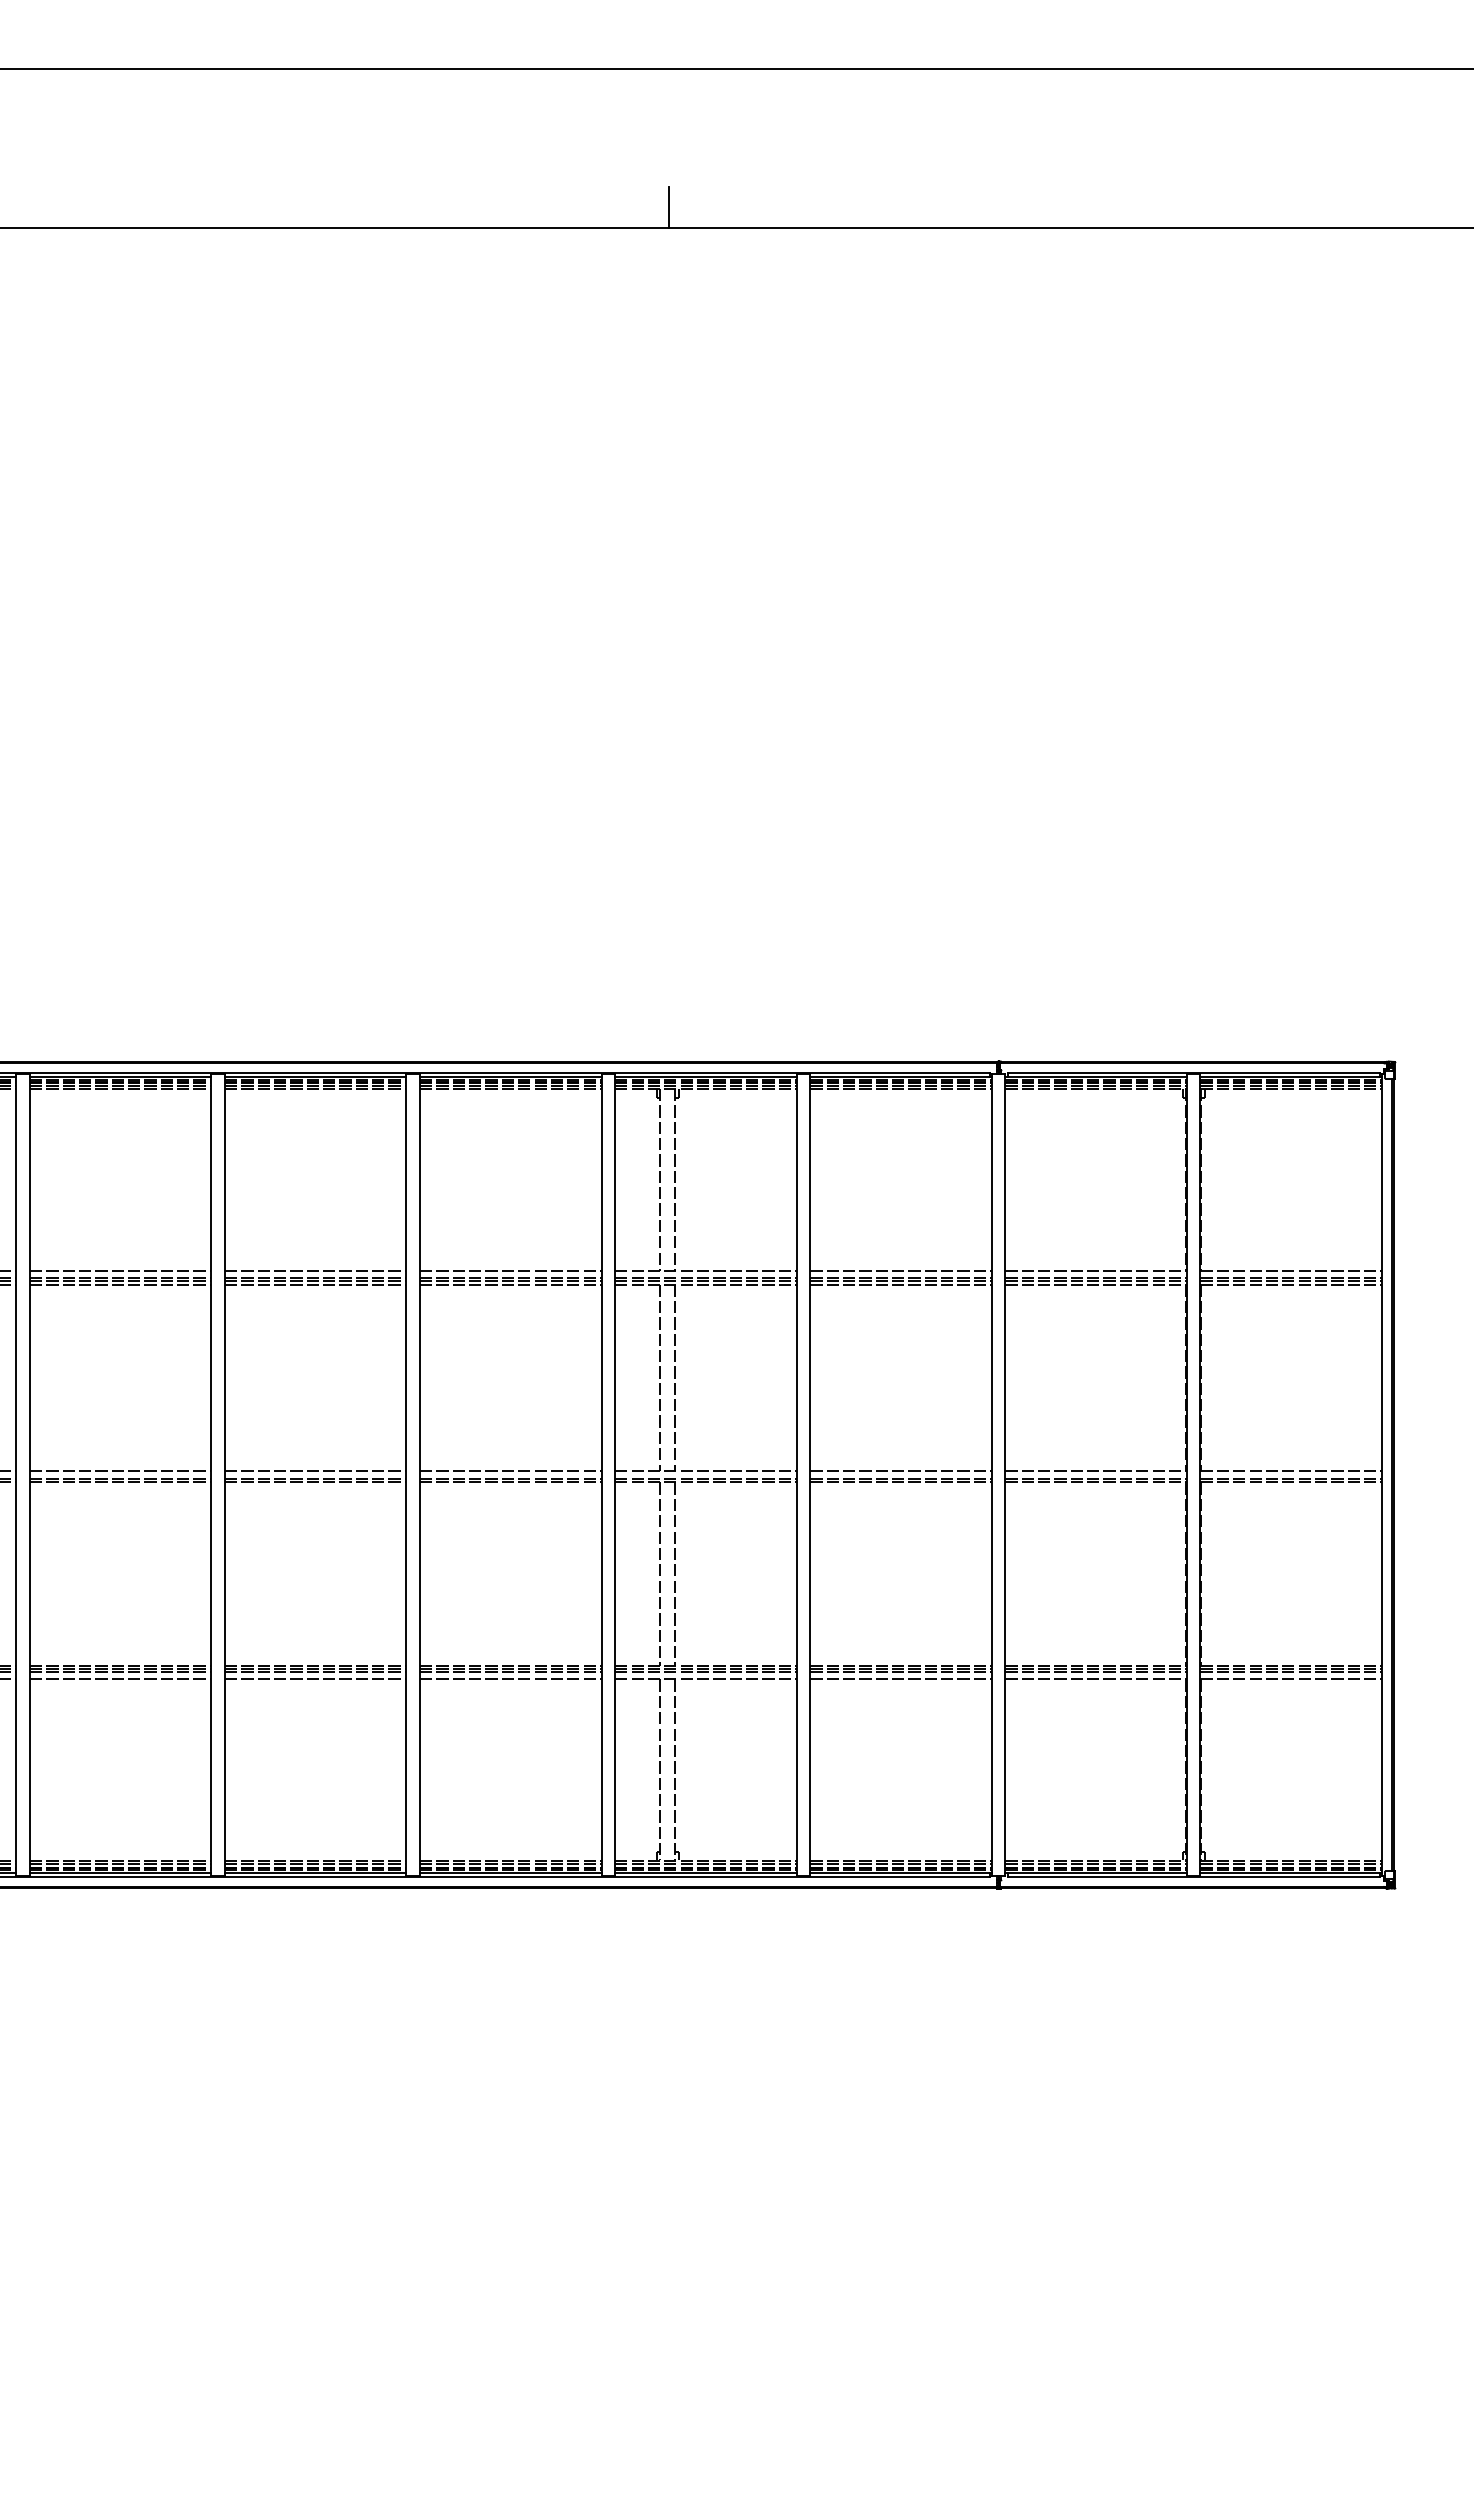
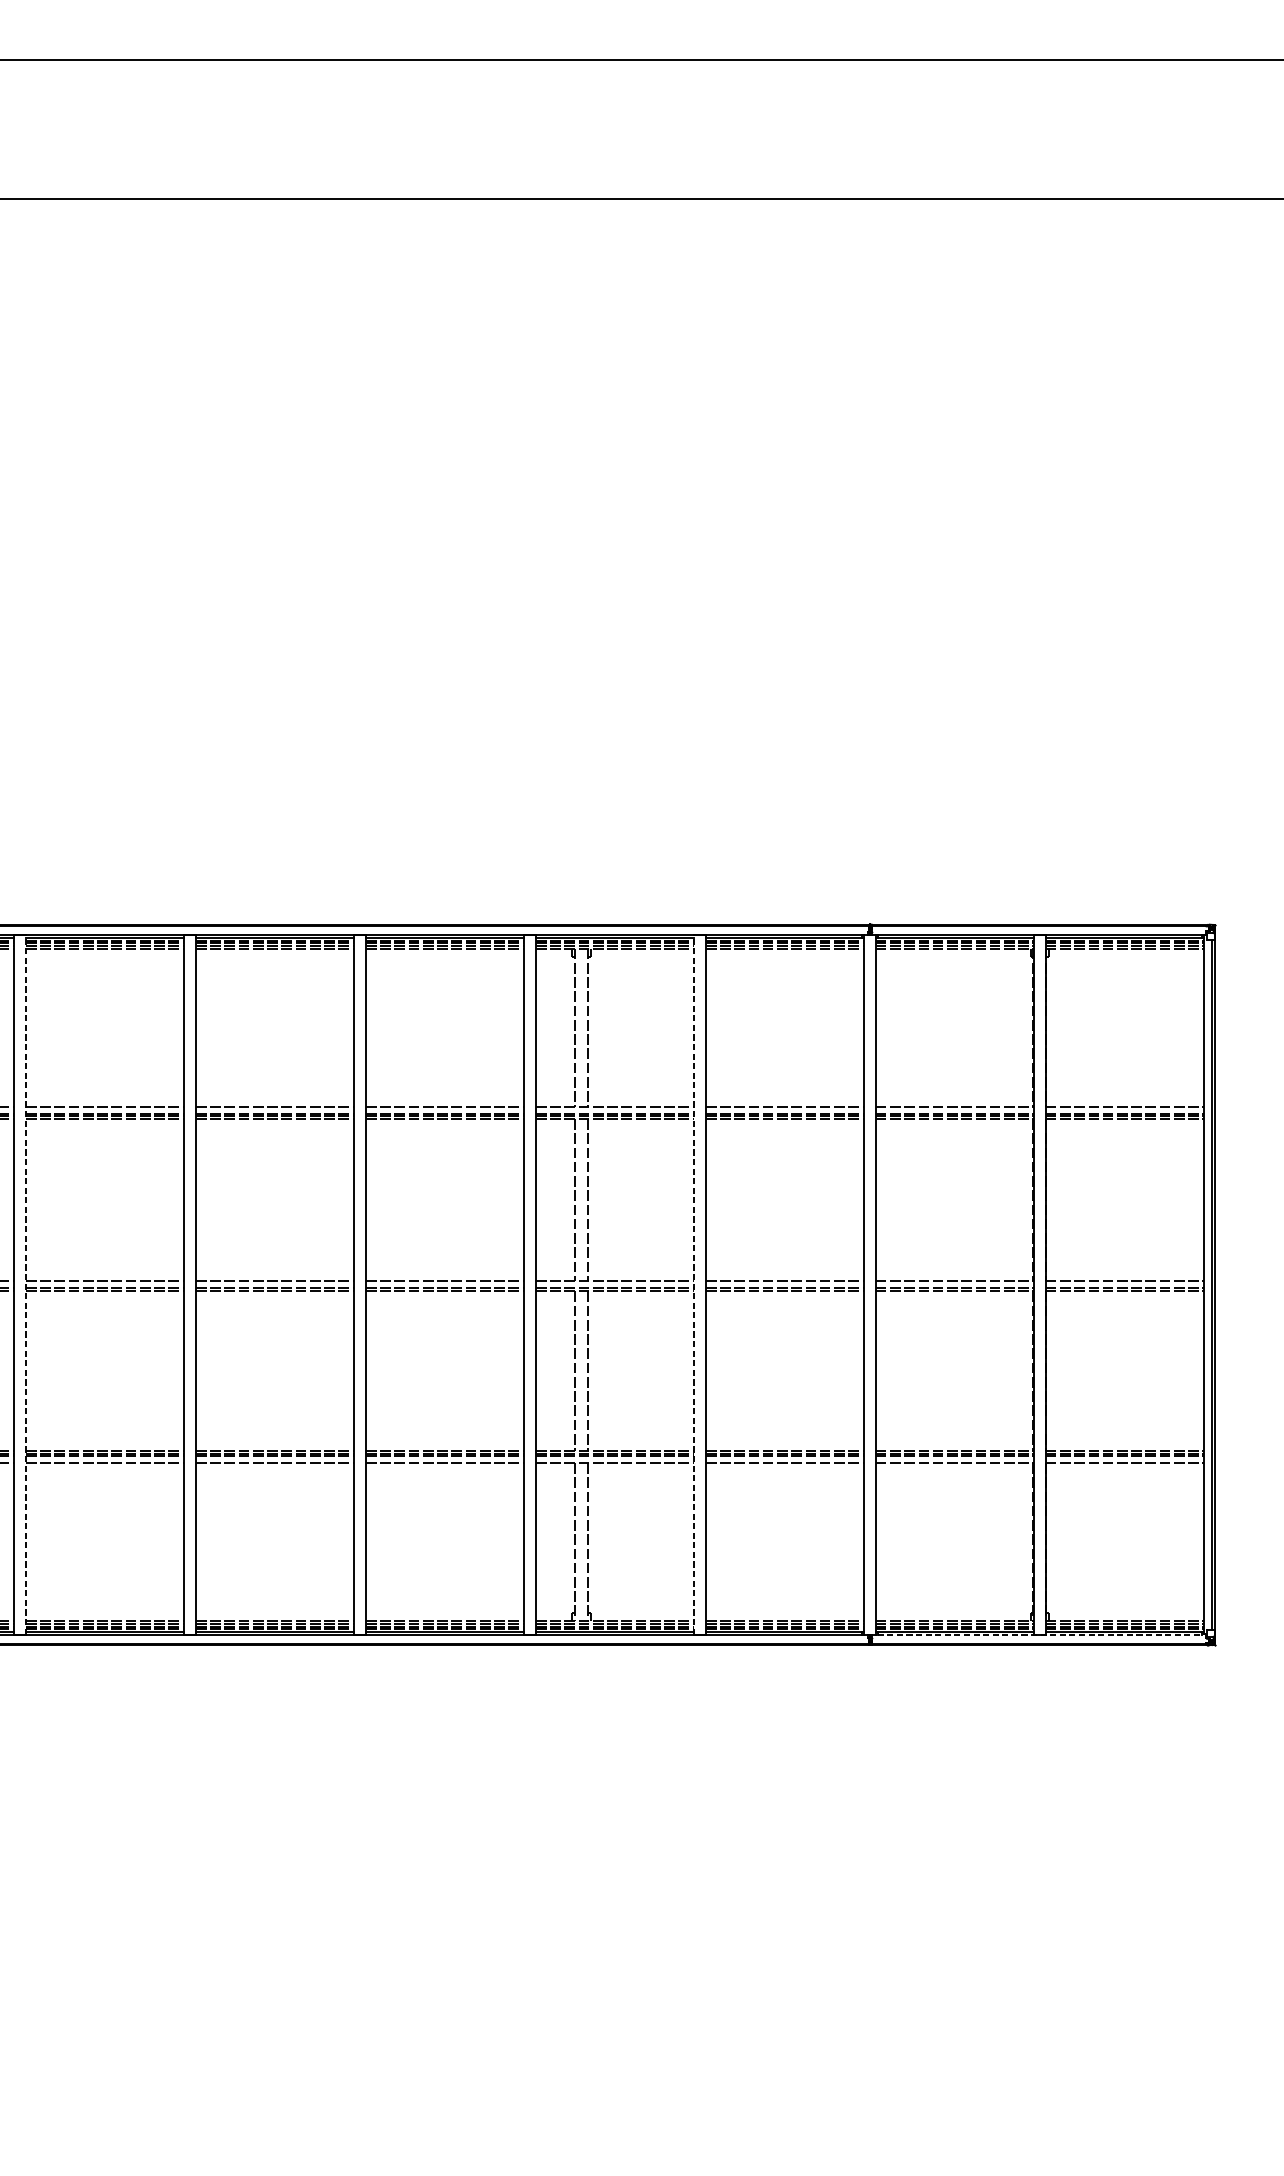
line: (669, 207) -> (583, 180), removed
line: (29, 1474) -> (25, 1284), solid -> dashed
line: (796, 1474) -> (693, 1284), solid -> dashed
line: (1194, 1877) -> (1040, 1635), solid -> dashed

